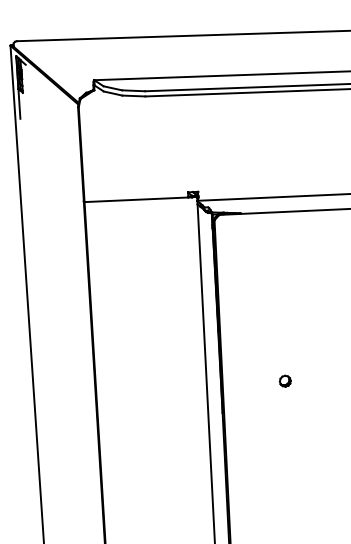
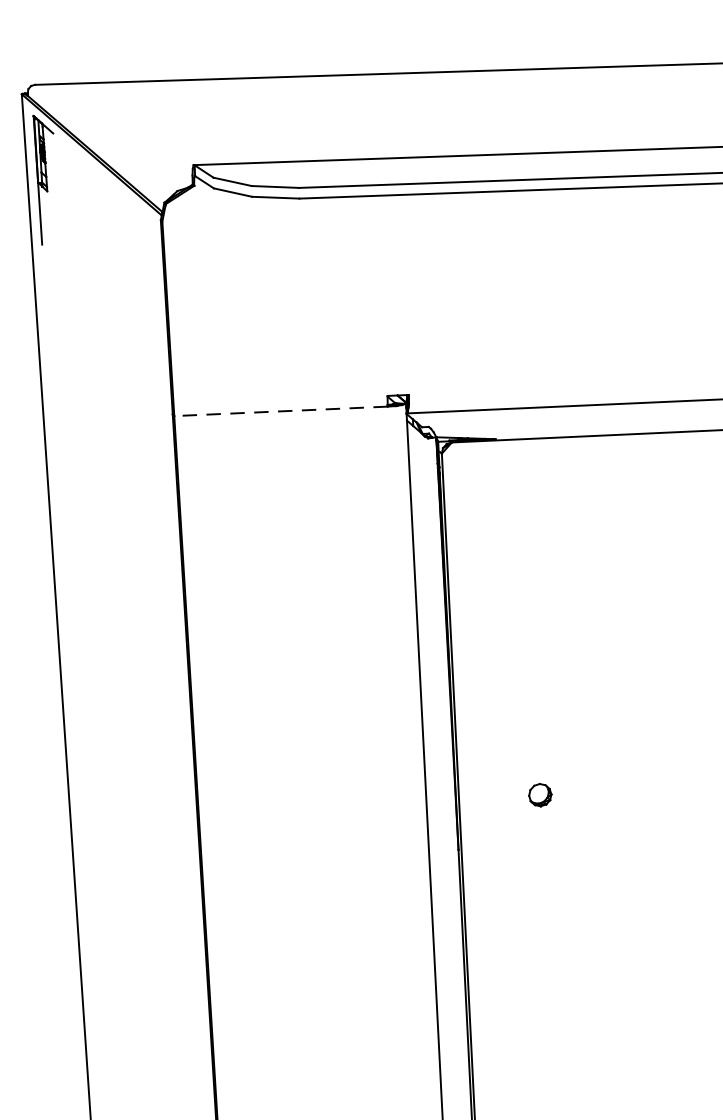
line: (136, 199) -> (281, 410), solid -> dashed
part: (285, 380) -> (540, 793), moved

